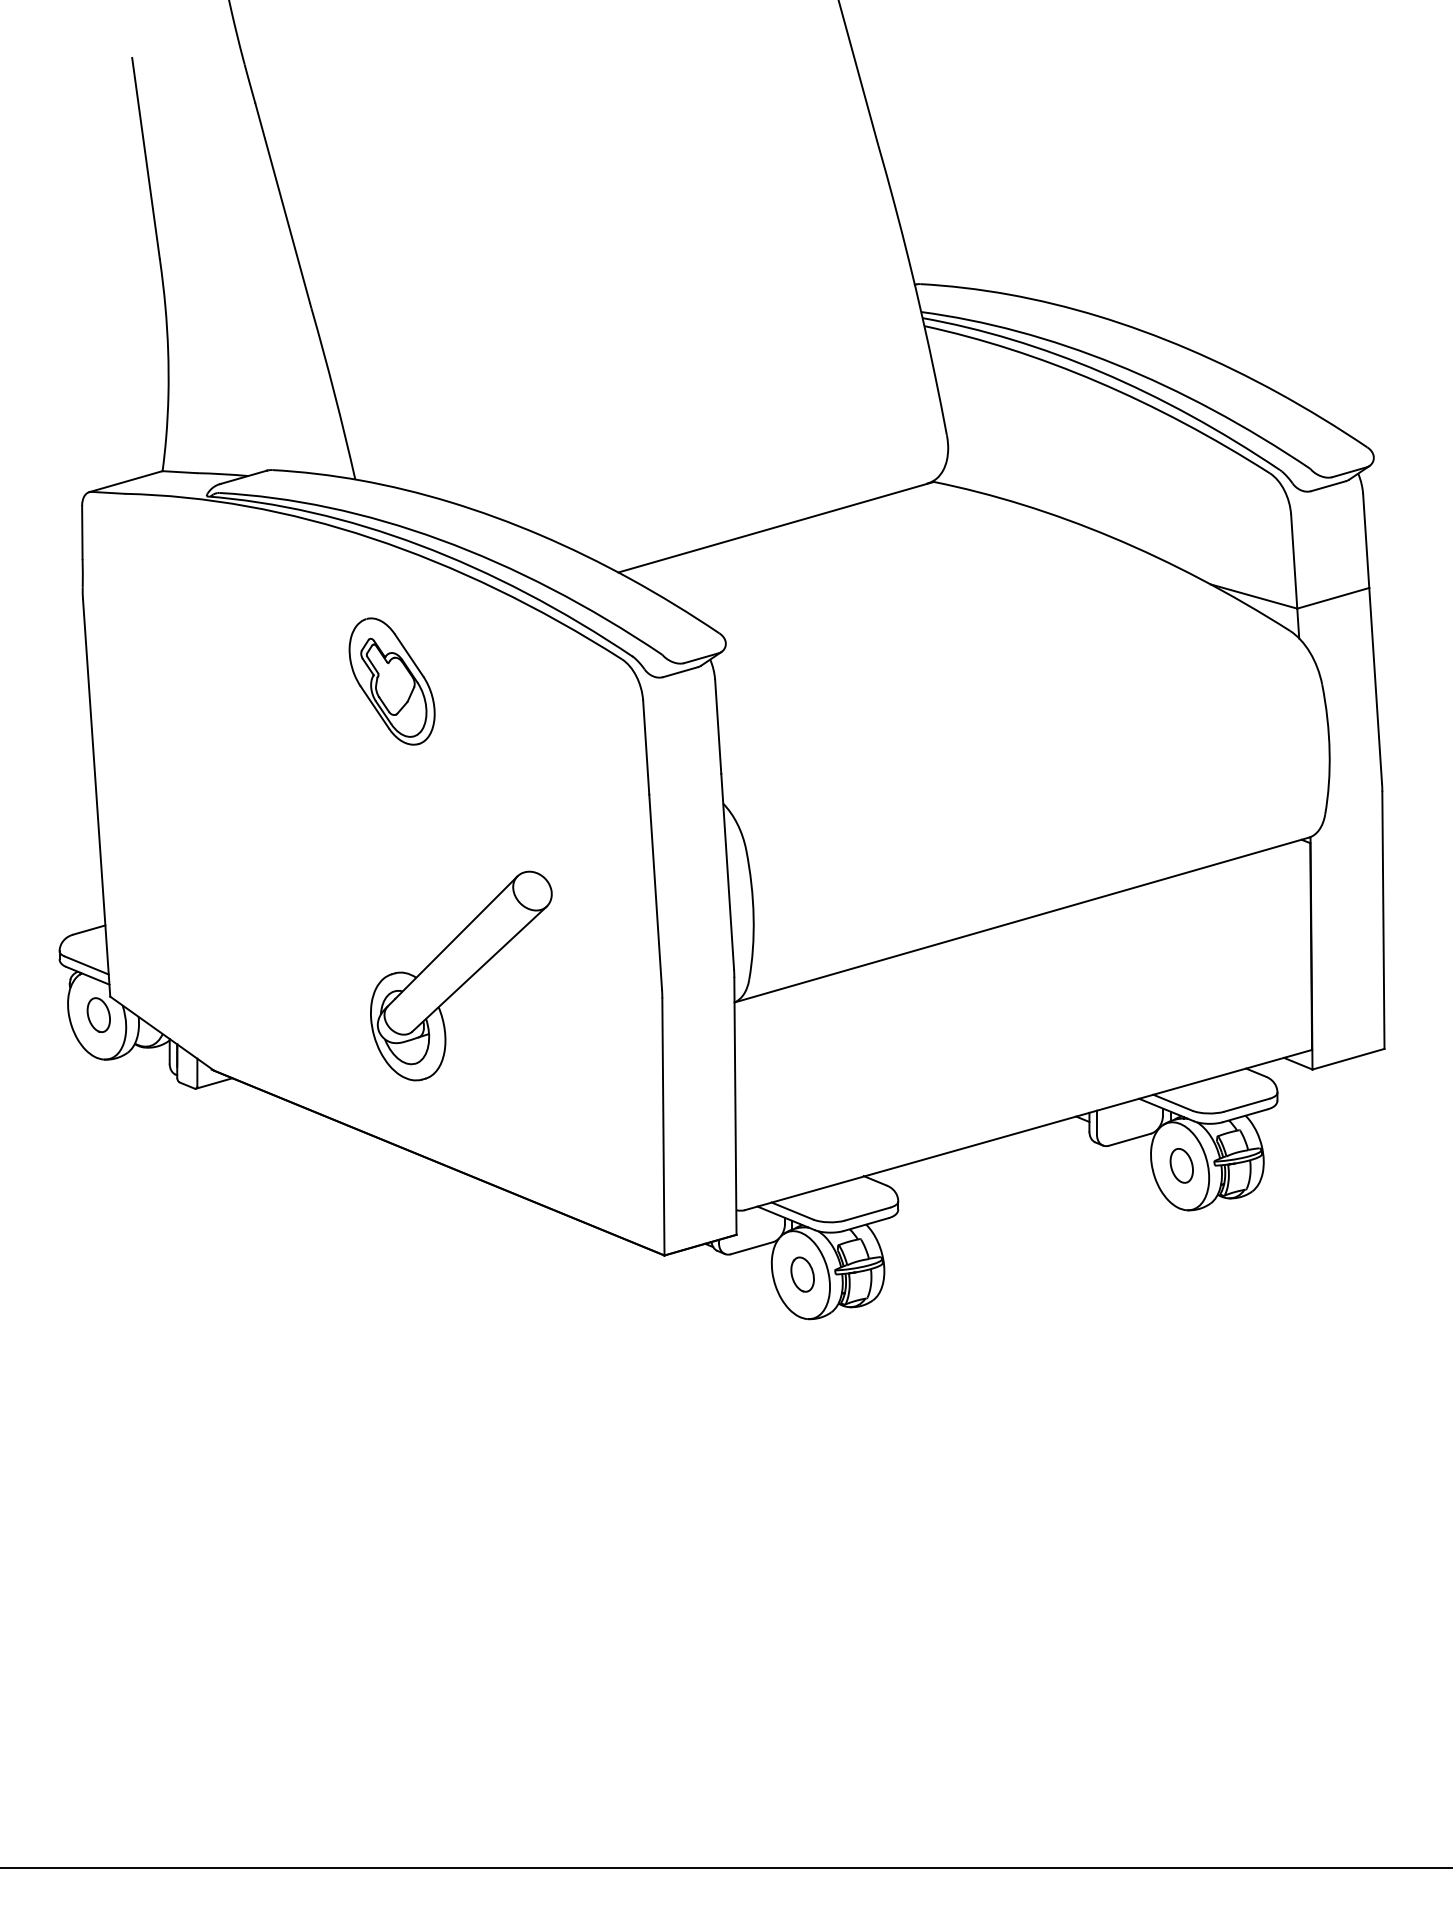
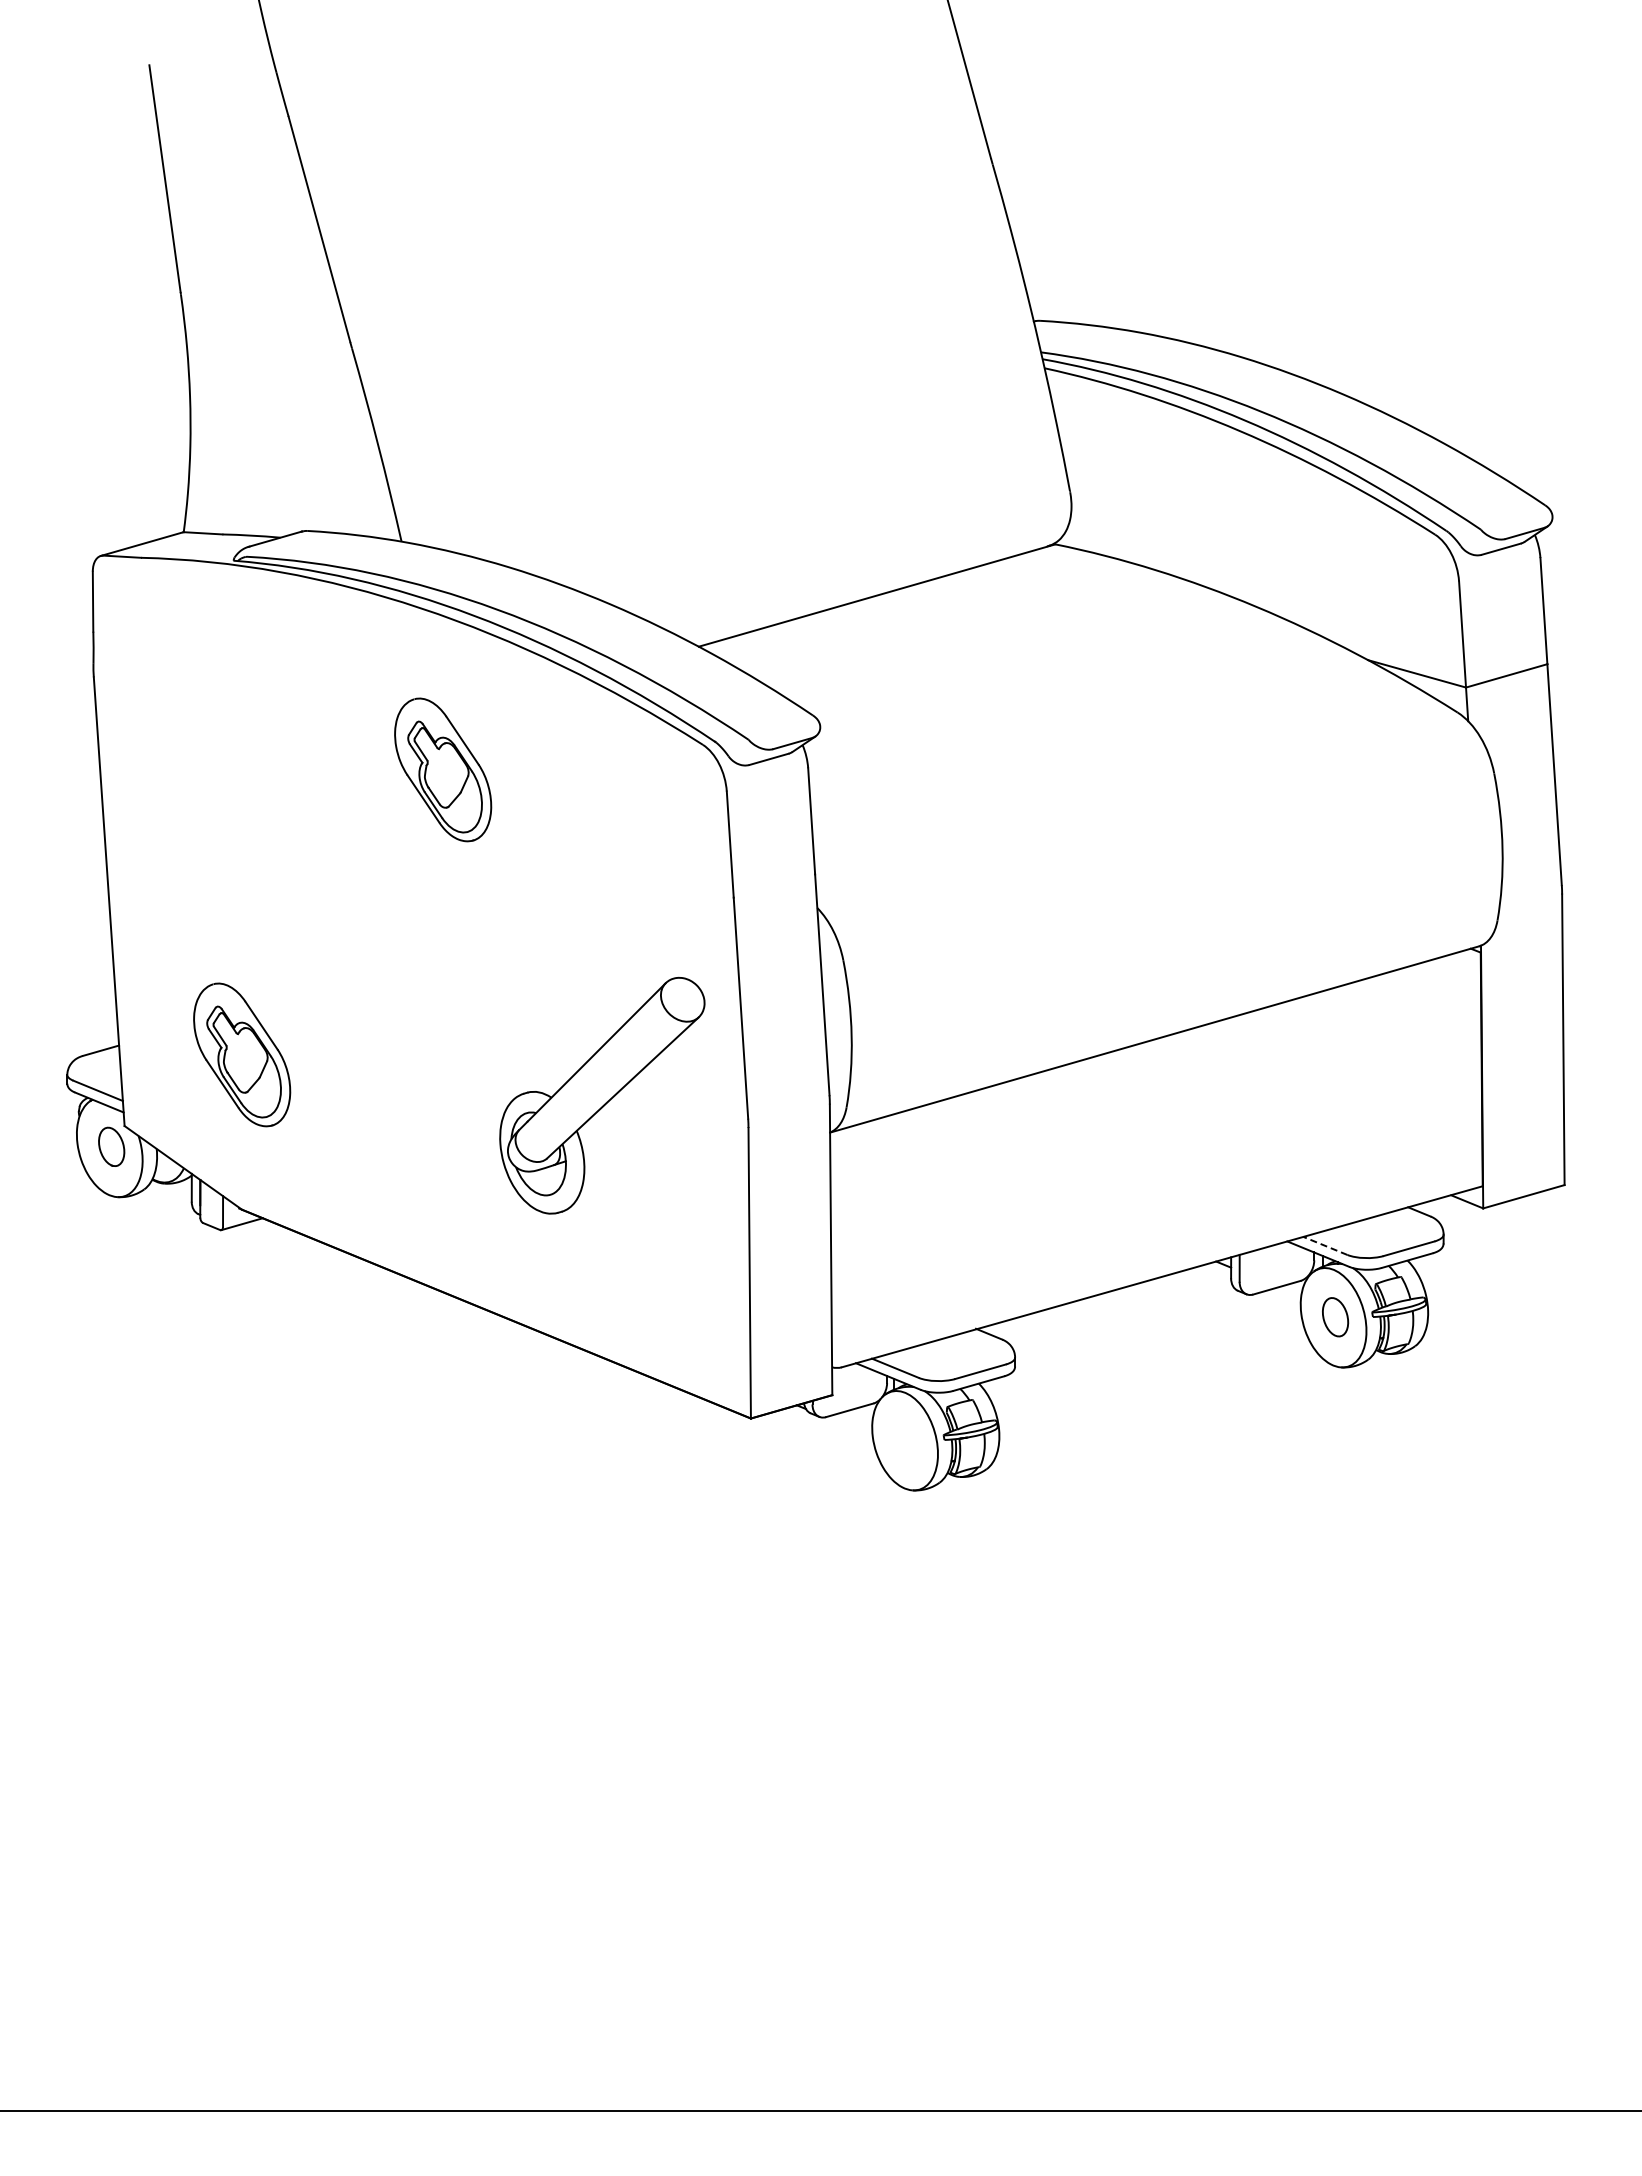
part: (214, 933) -> (242, 1054), added
part: (461, 975) -> (602, 1095), moved
line: (1172, 1102) -> (1325, 1245), solid -> dashed
part: (802, 1274) -> (906, 1439), removed

